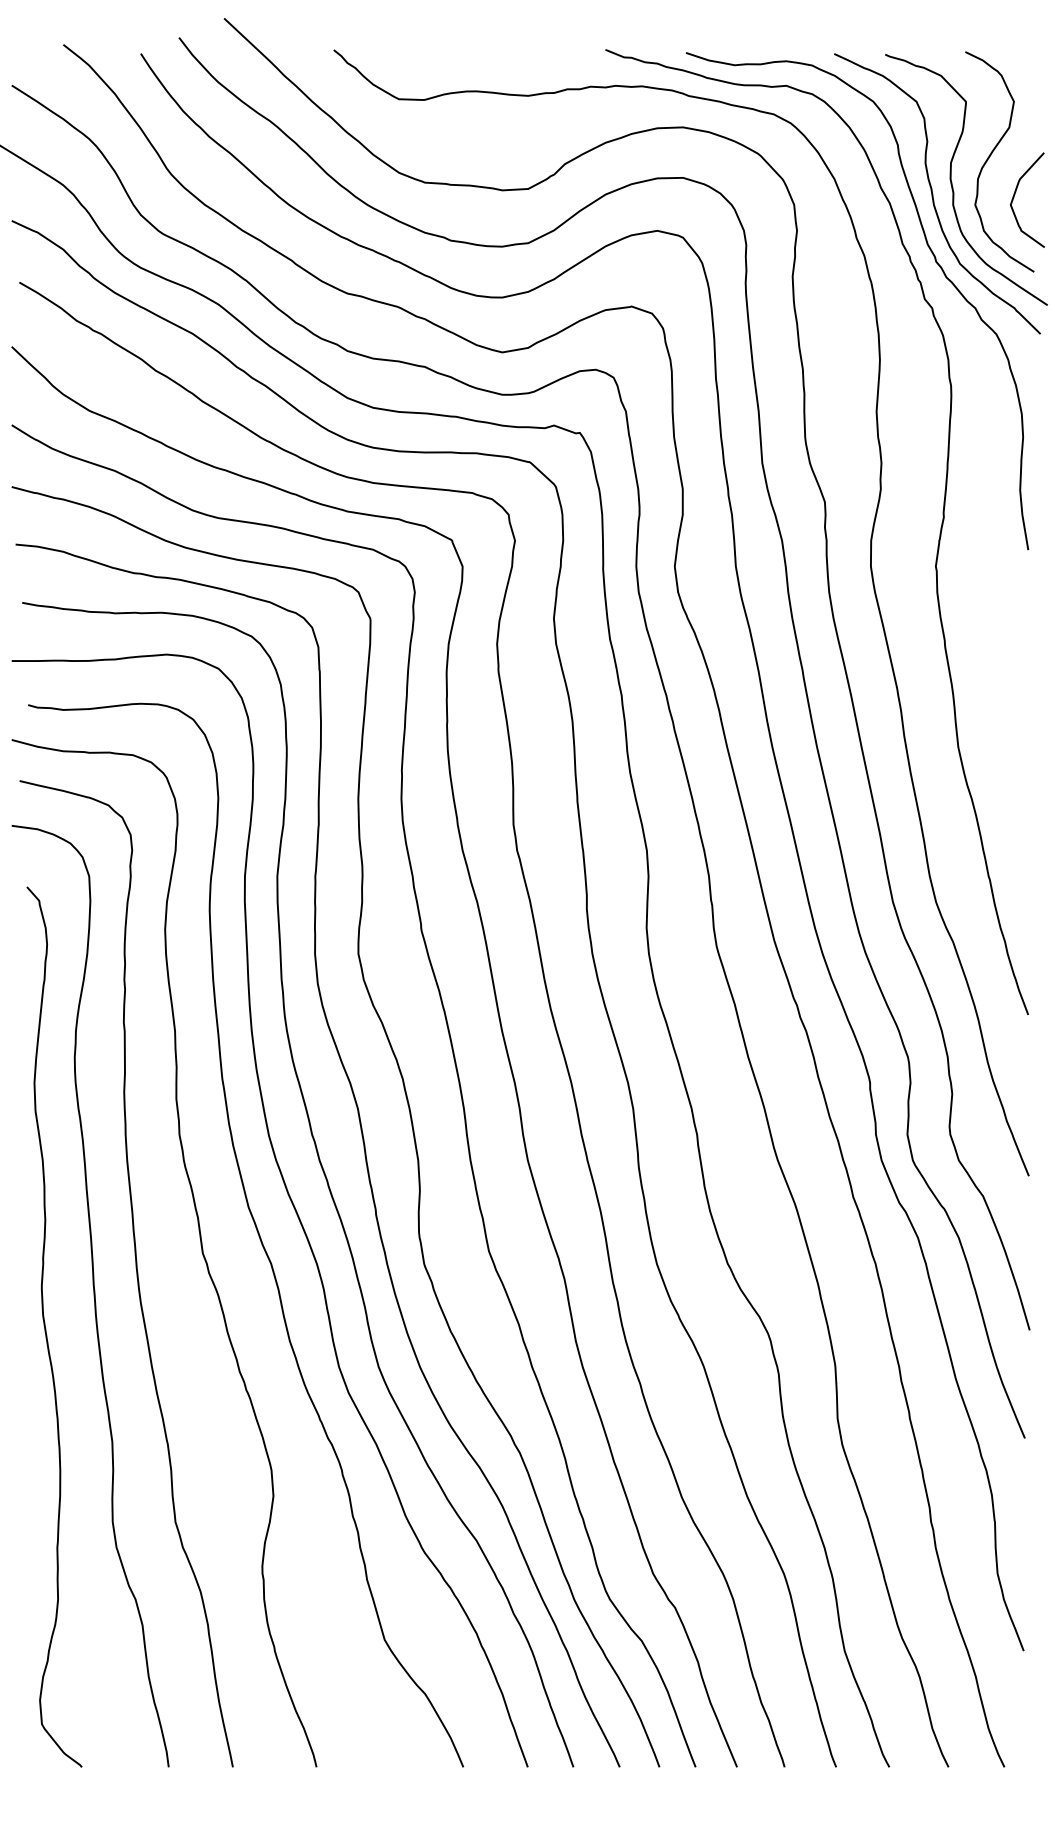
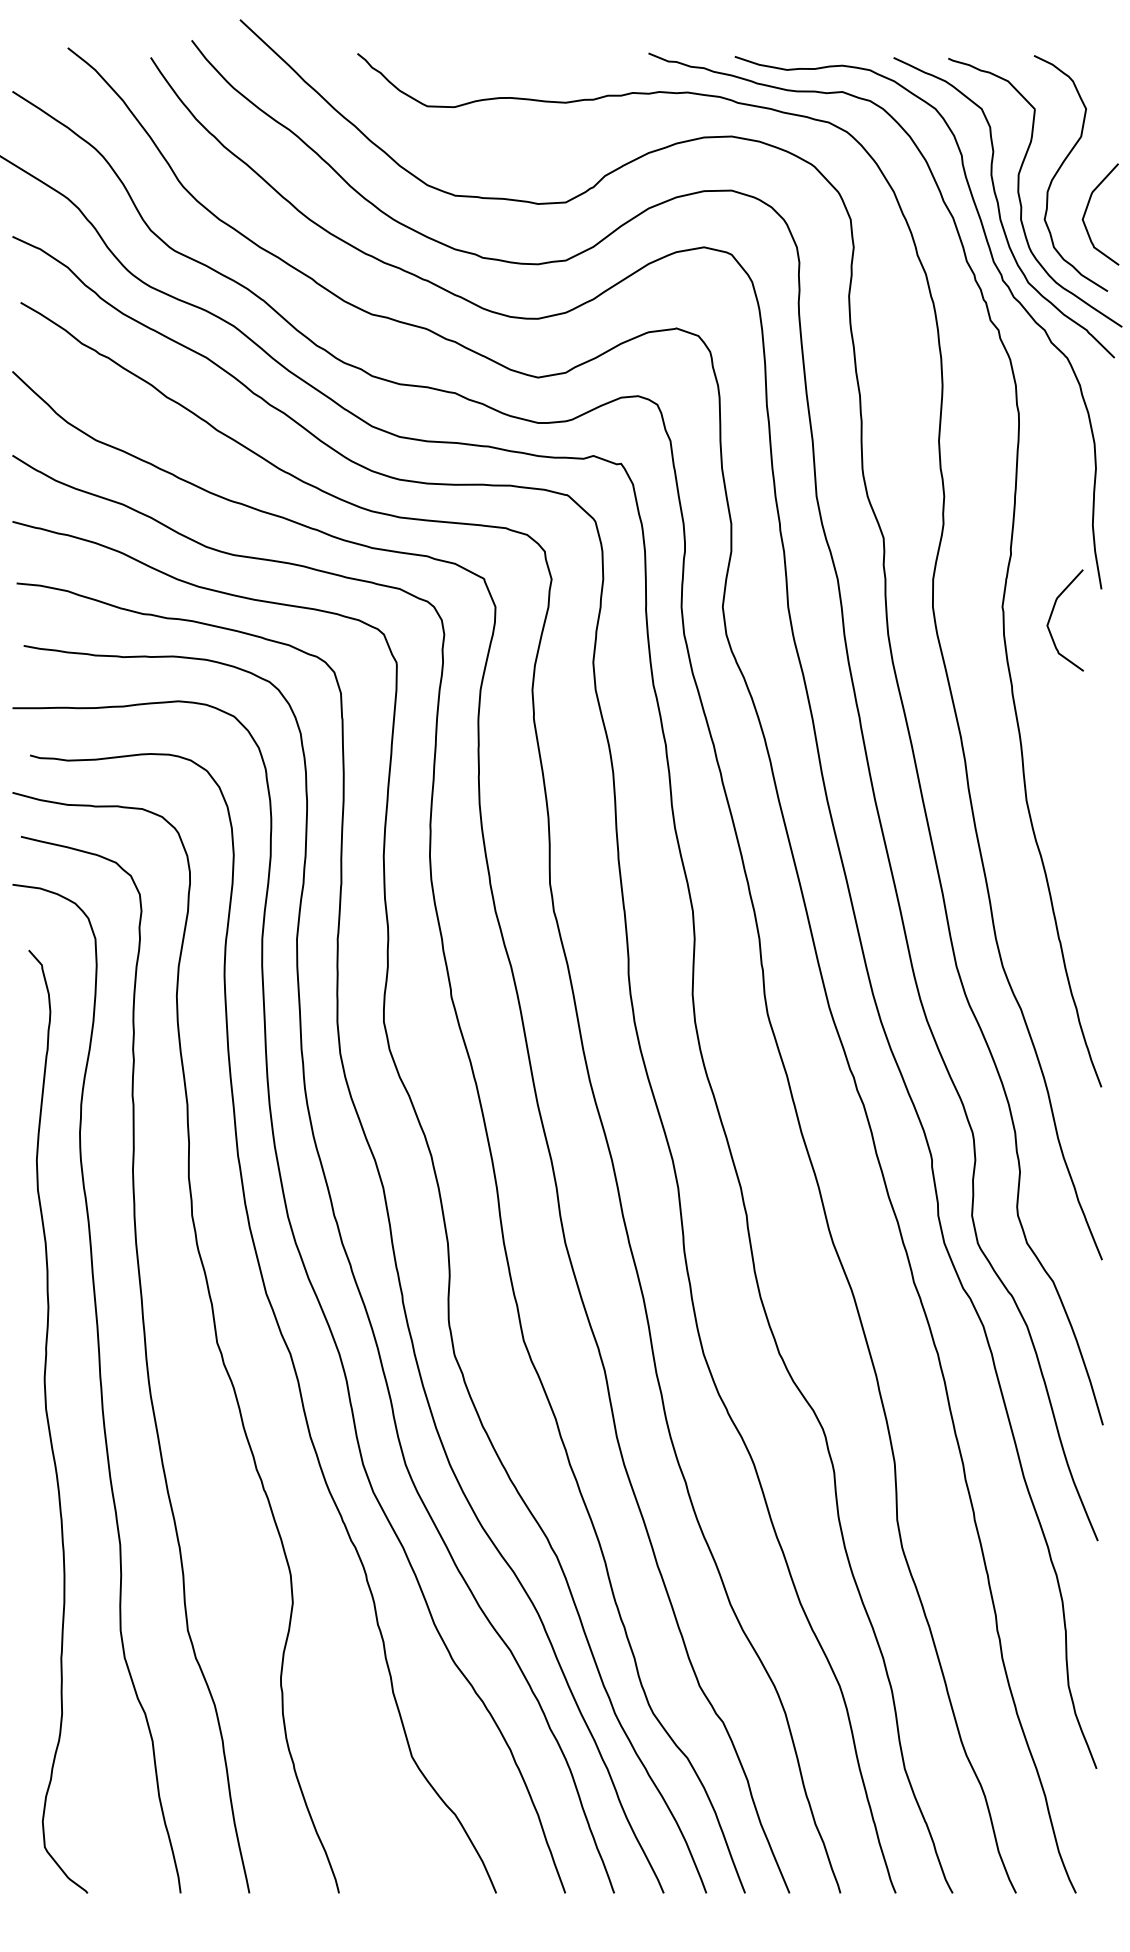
curve: (982, 573) -> (1052, 614), added

